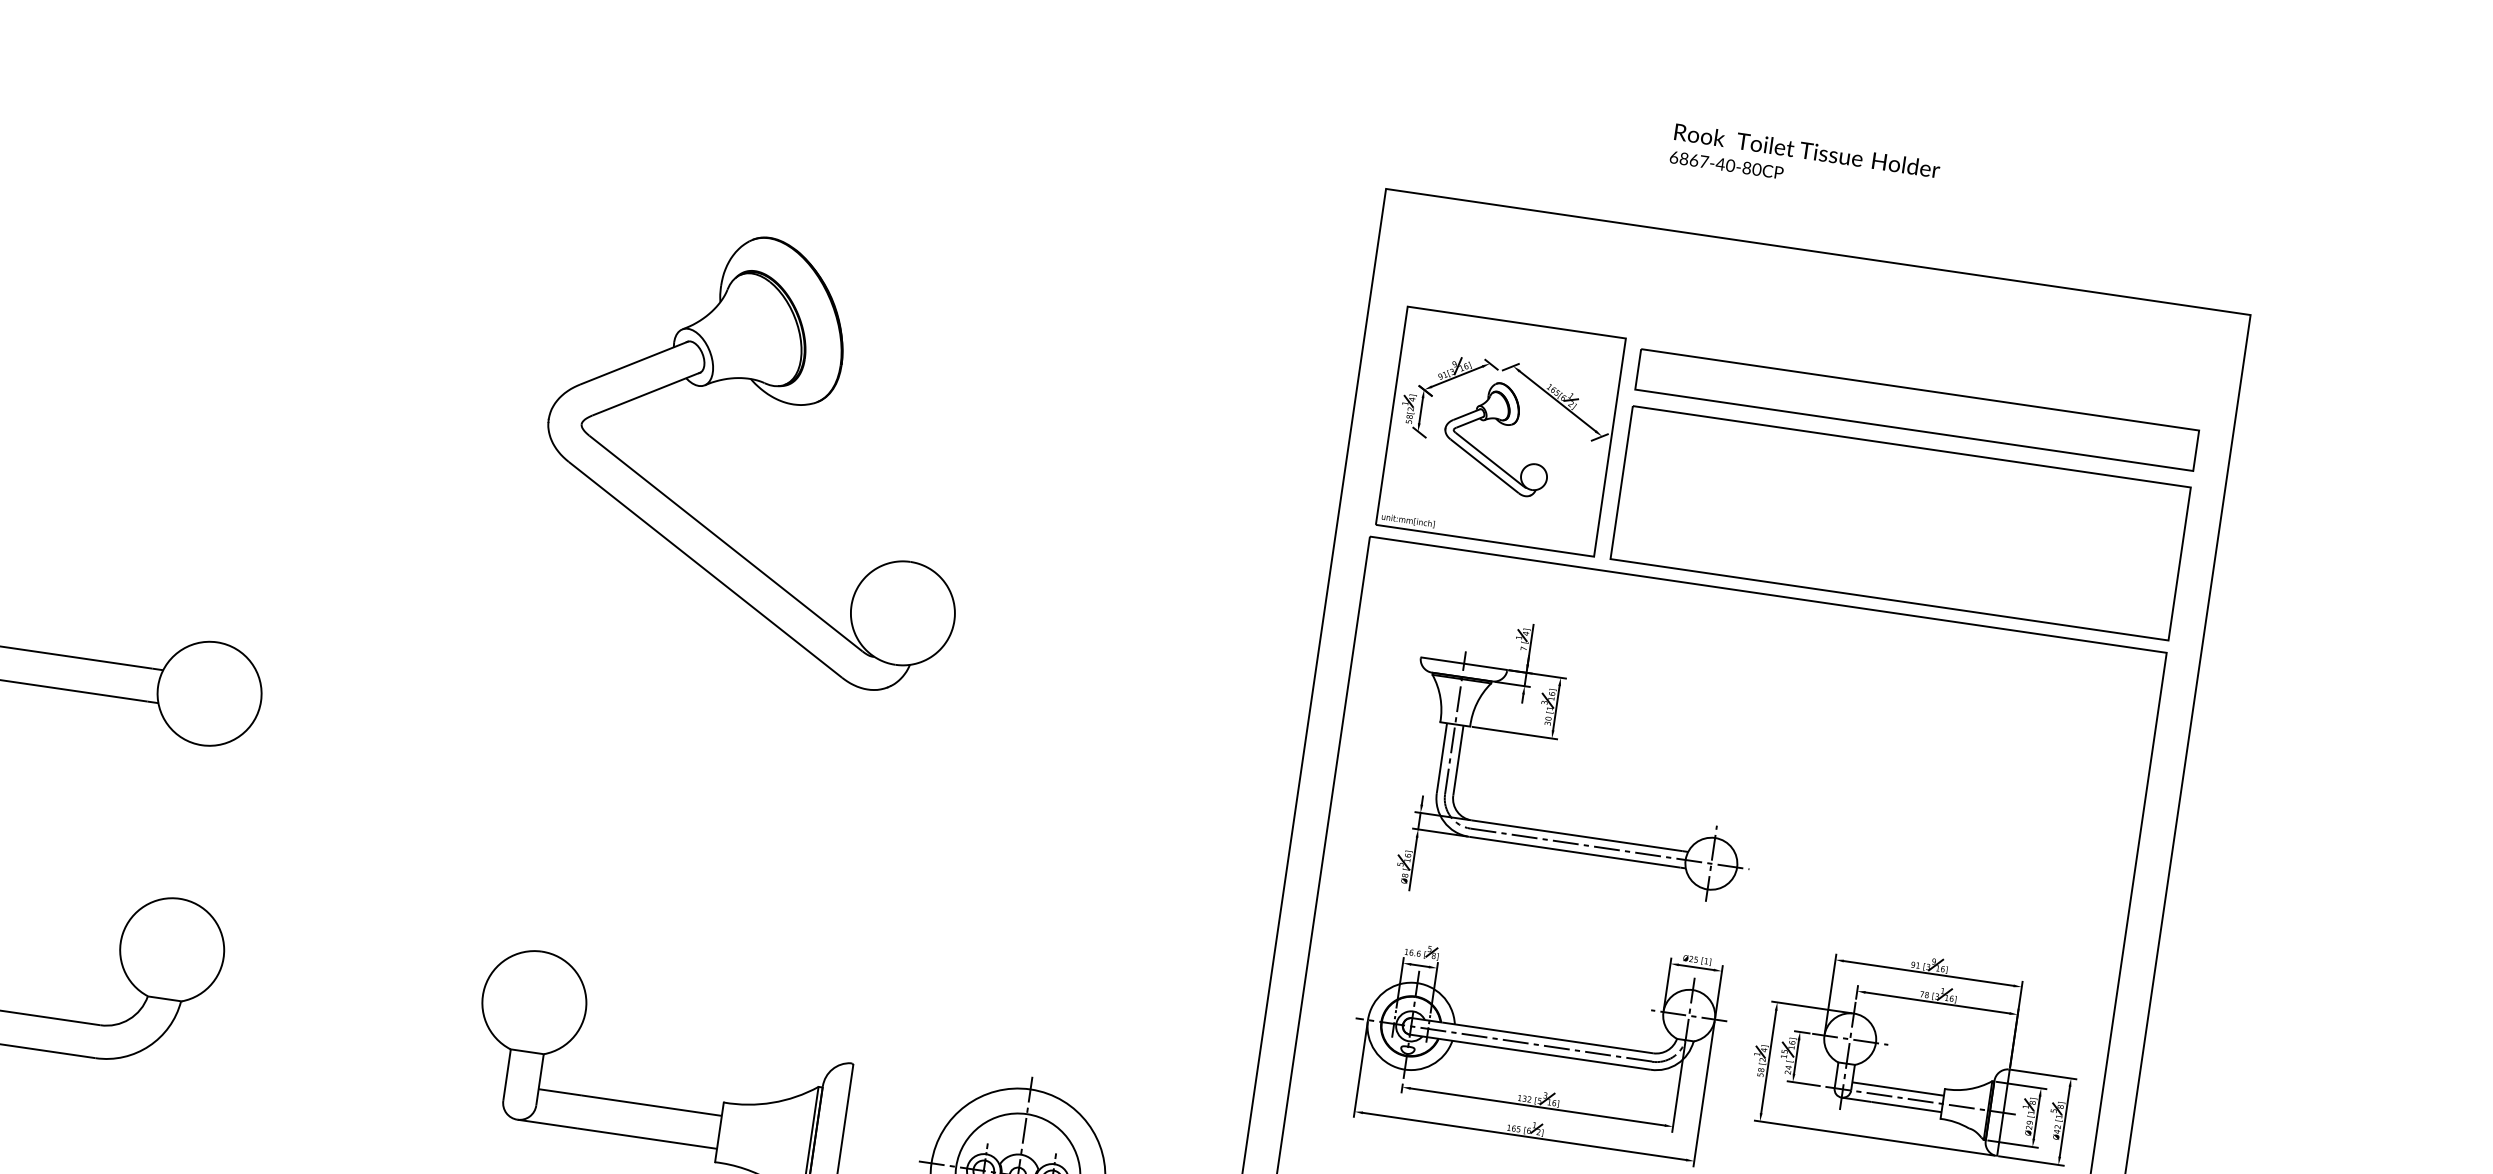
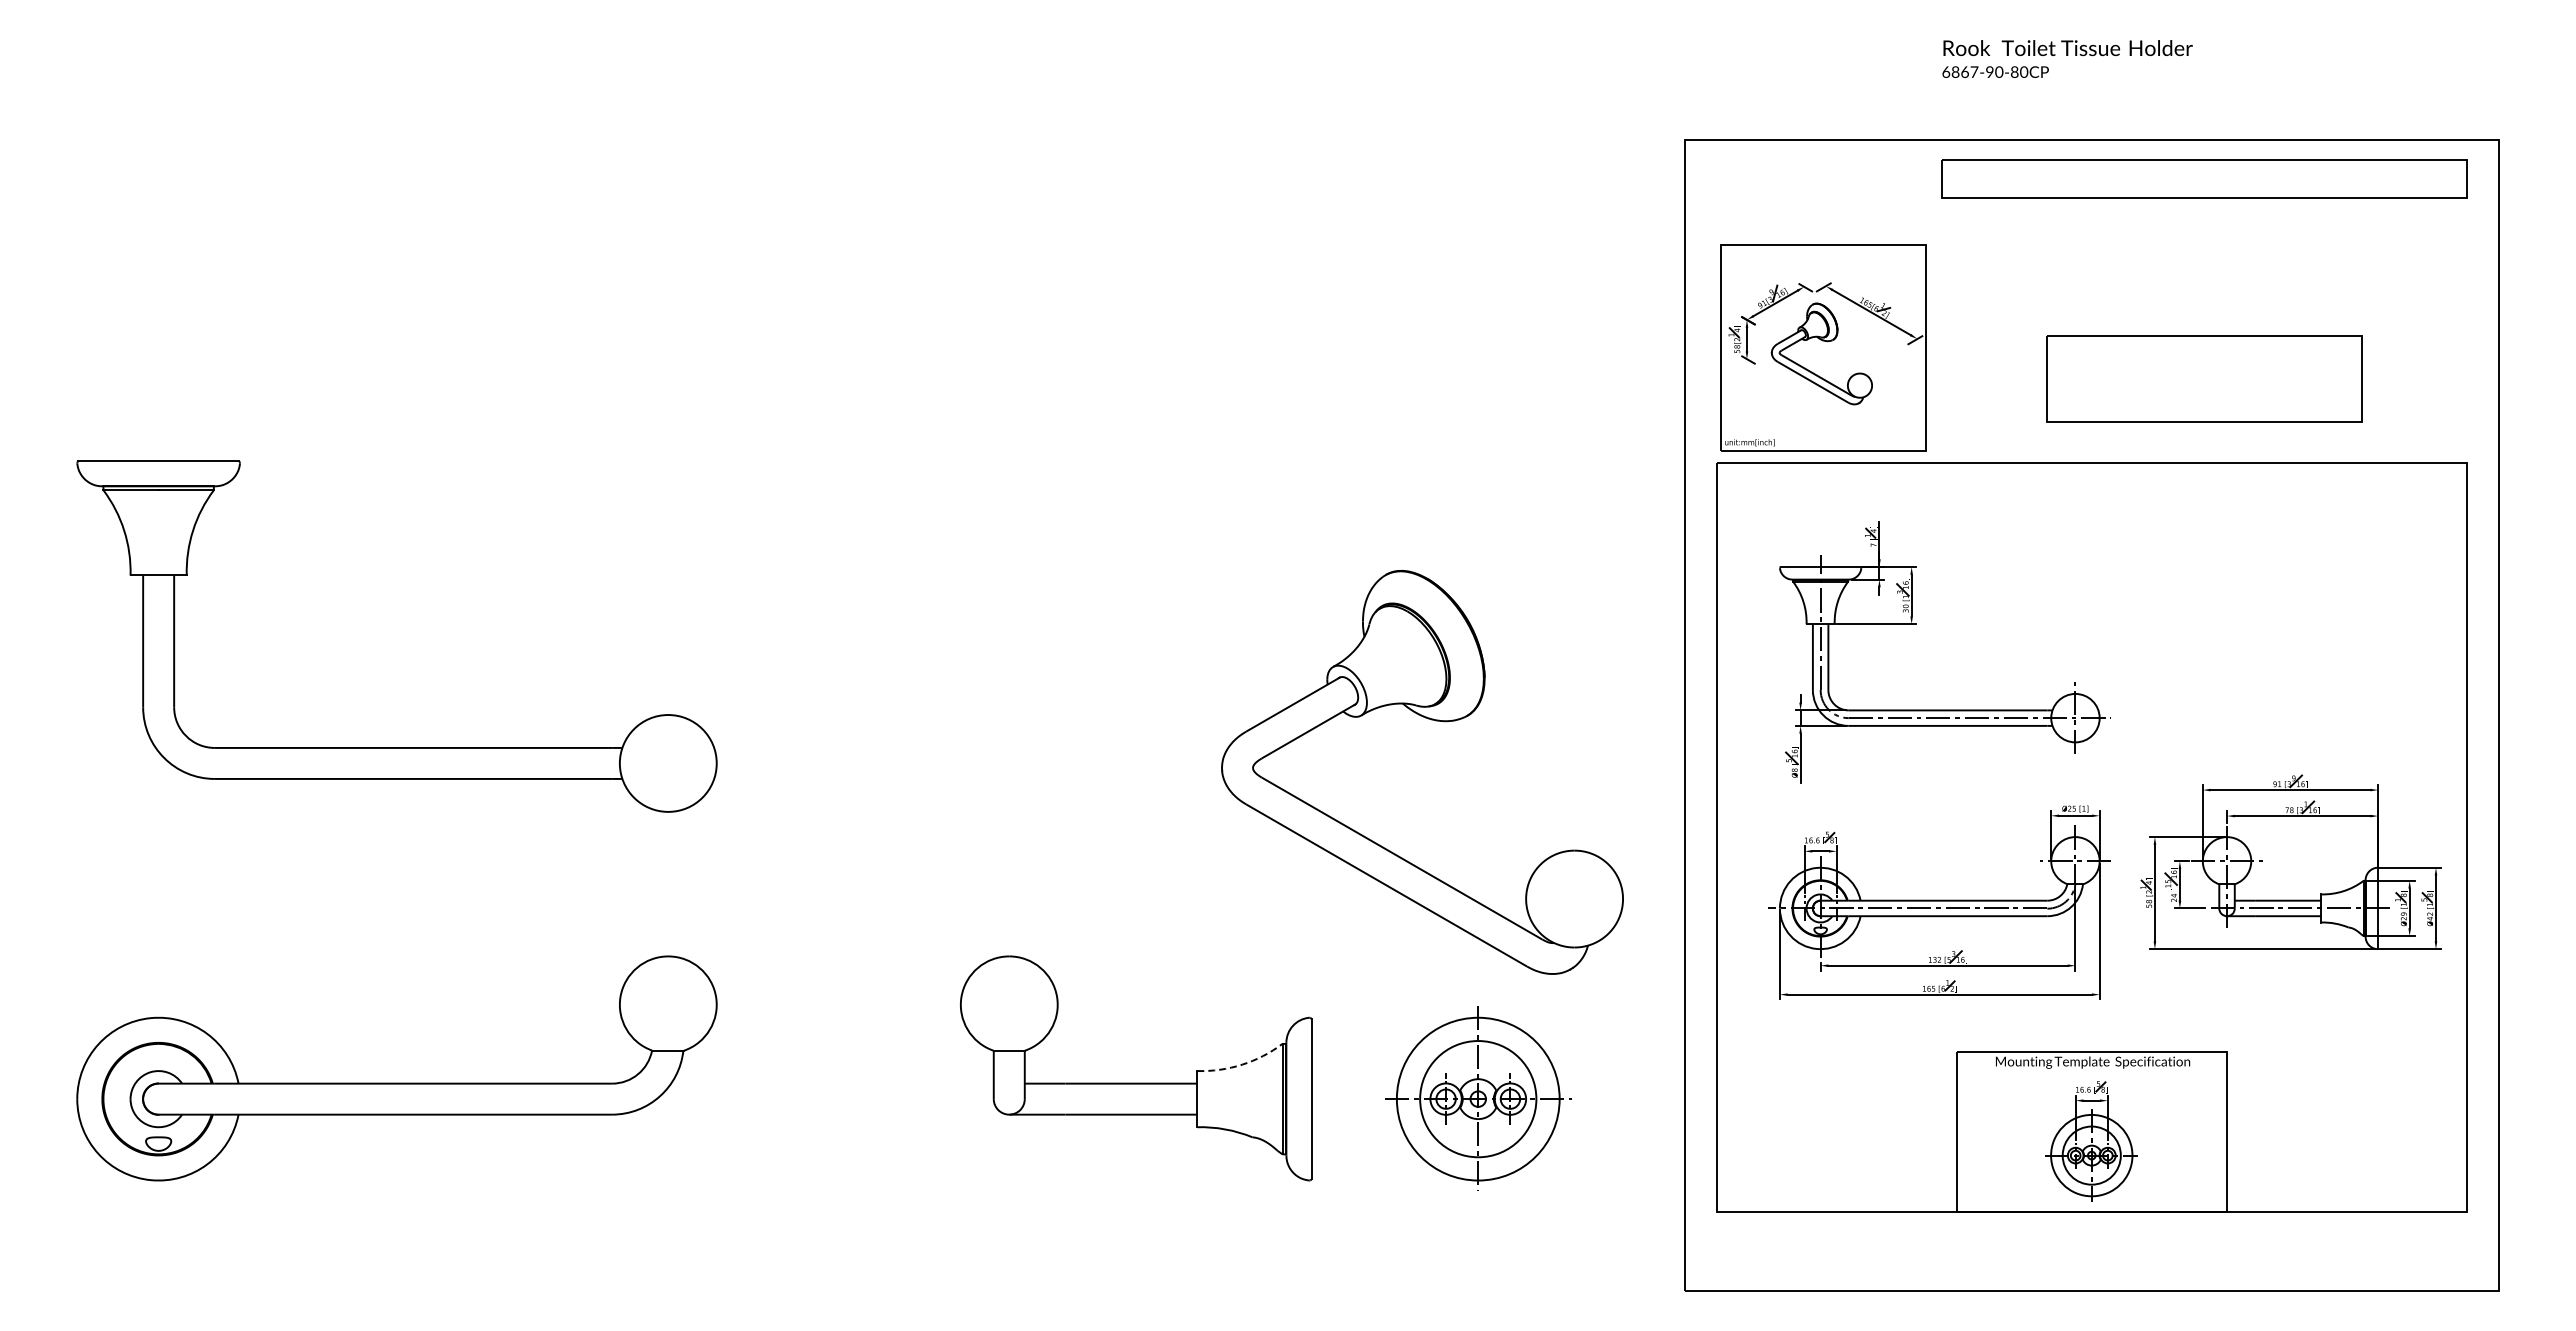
text: (1720, 163) -> (1989, 71), 6867-40-80CP -> 6867-90-80CP
part: (782, 403) -> (1435, 721), moved
part: (1917, 409) -> (2204, 178), moved
part: (1901, 522) -> (2204, 378), size x0.6
arc: (772, 1102) -> (1242, 1064), solid -> dashed

